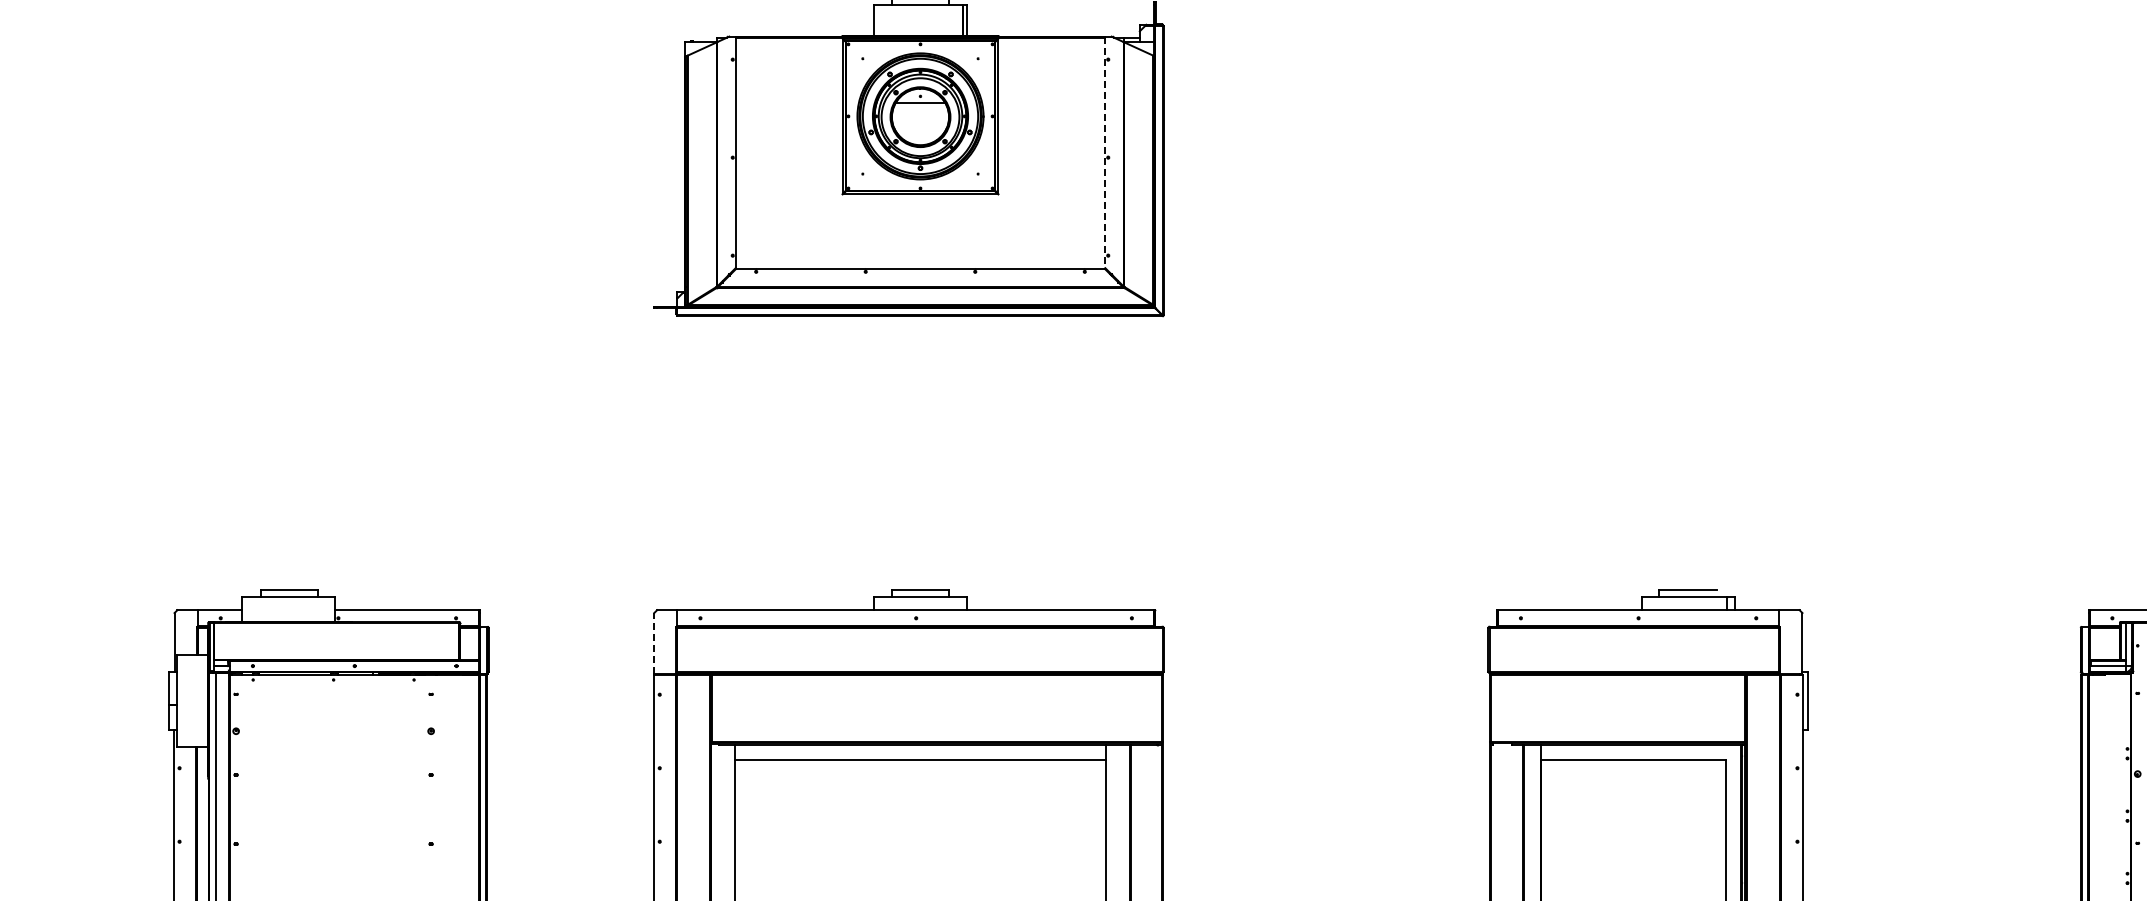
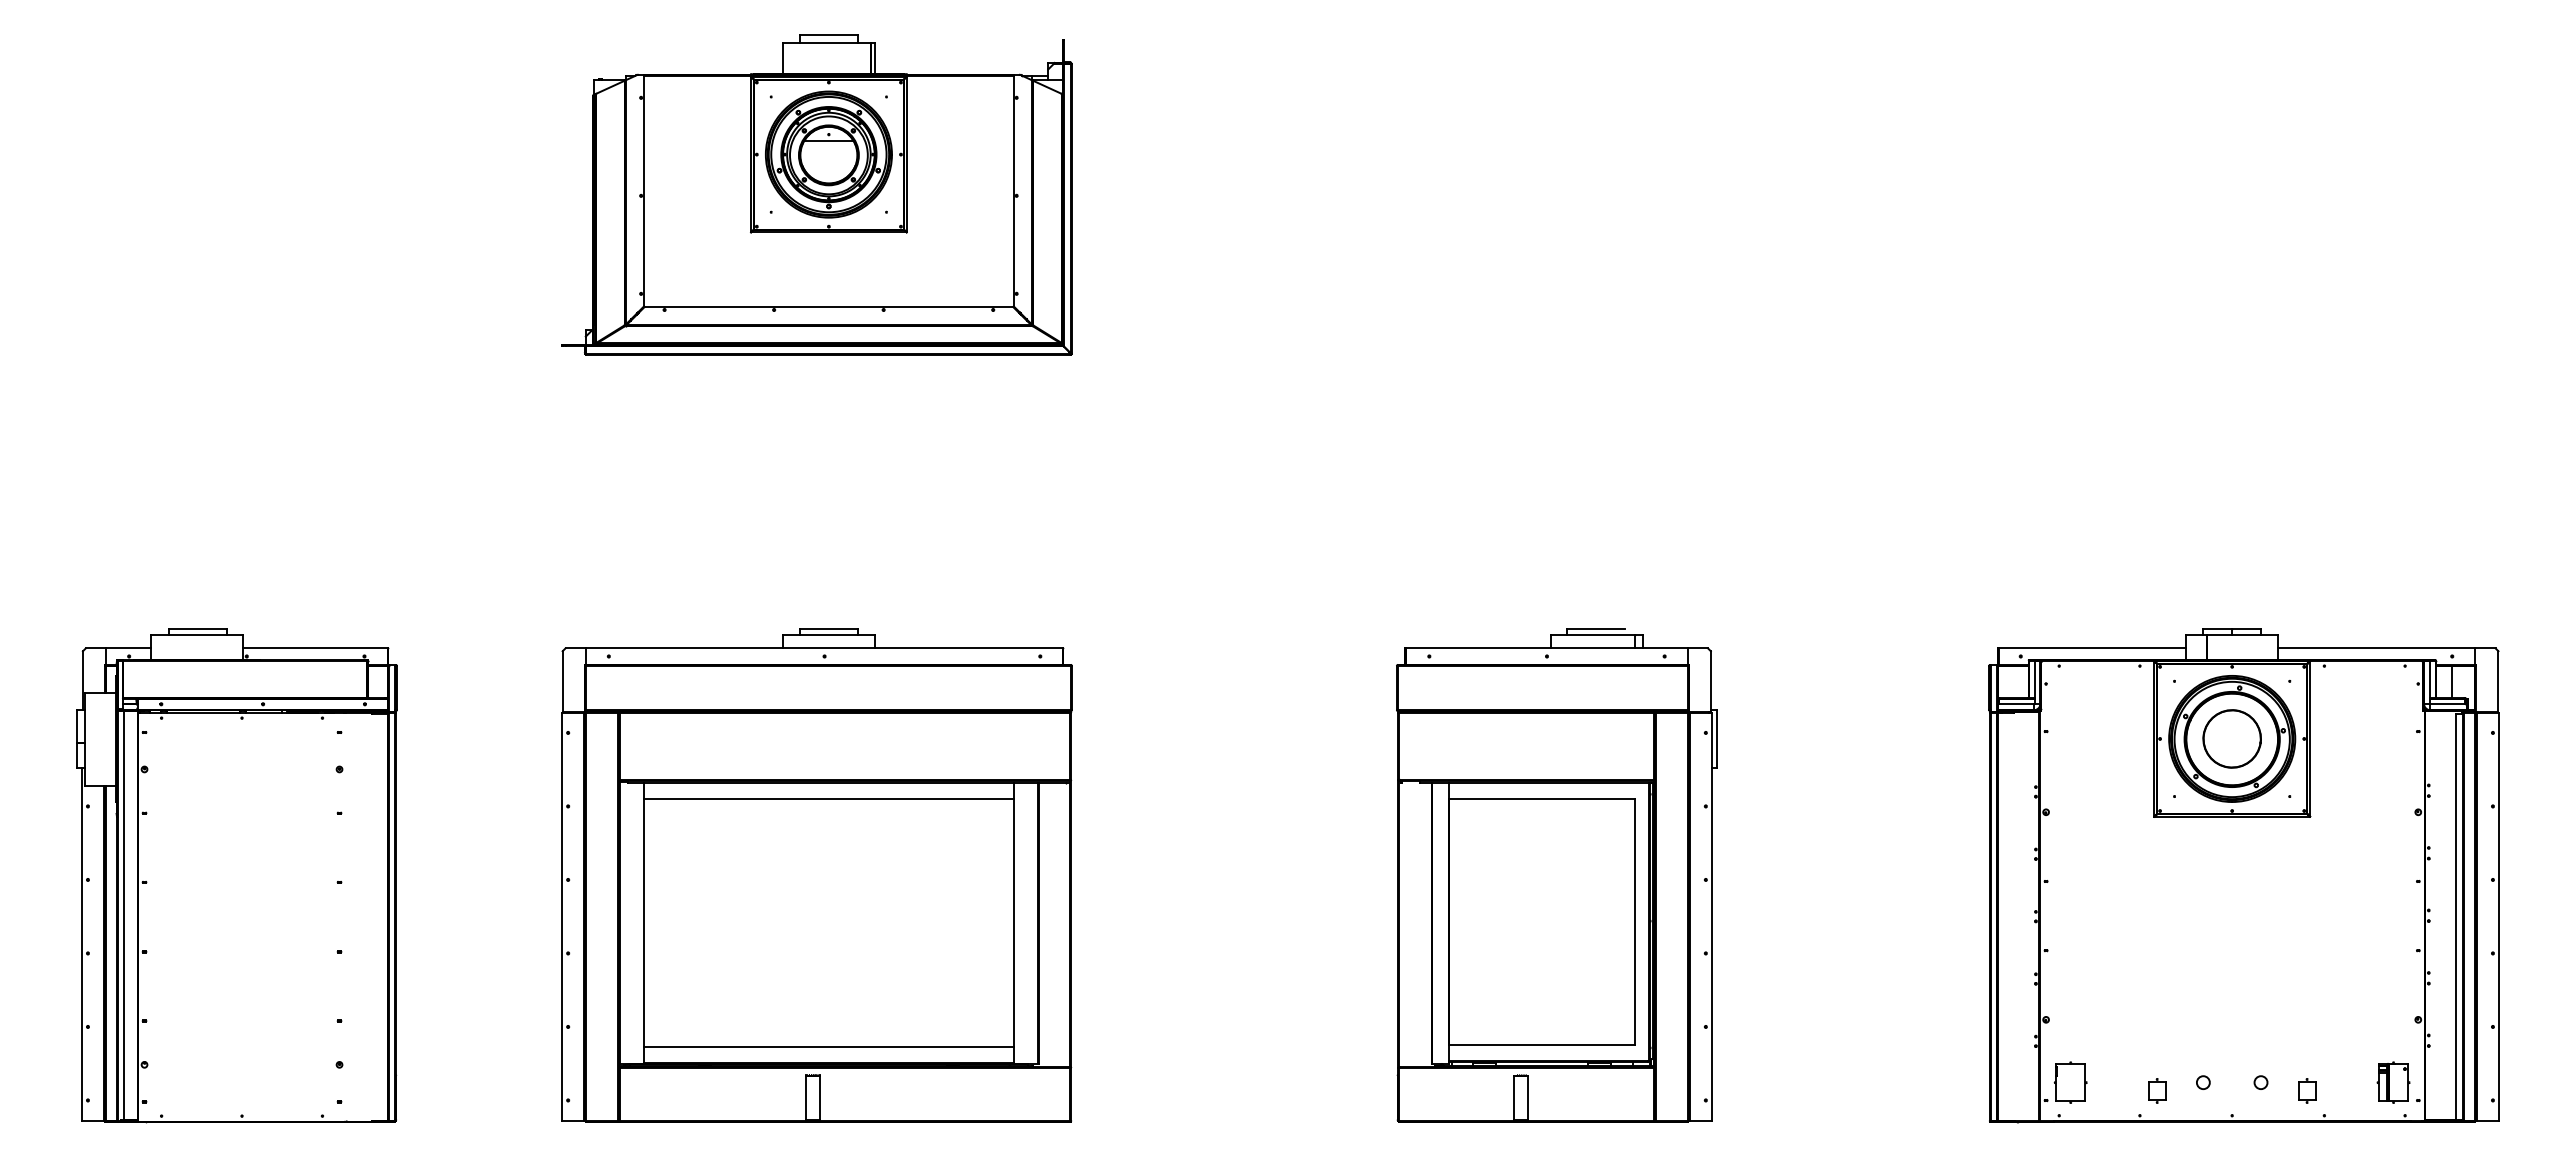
line: (1105, 152) -> (1013, 190), dashed -> solid
line: (654, 643) -> (562, 681), dashed -> solid

